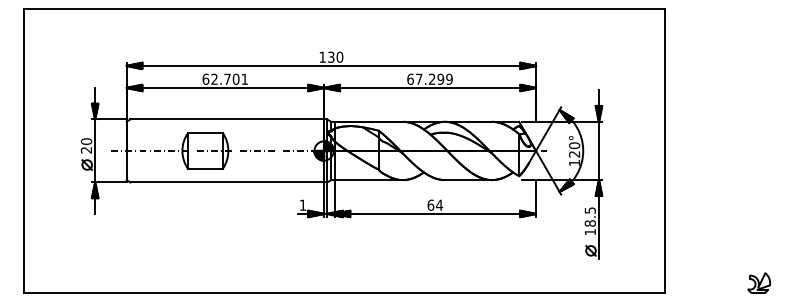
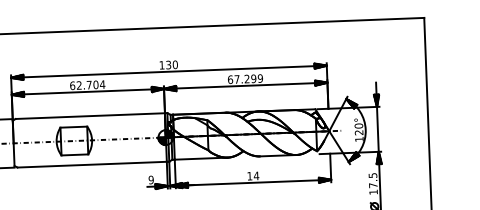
text: (244, 78) -> (102, 84), 62.701 -> 62.704
text: (302, 204) -> (150, 179), 1 -> 9
text: (430, 204) -> (249, 175), 64 -> 14
text: (589, 223) -> (372, 185), 18.5 -> 17.5

